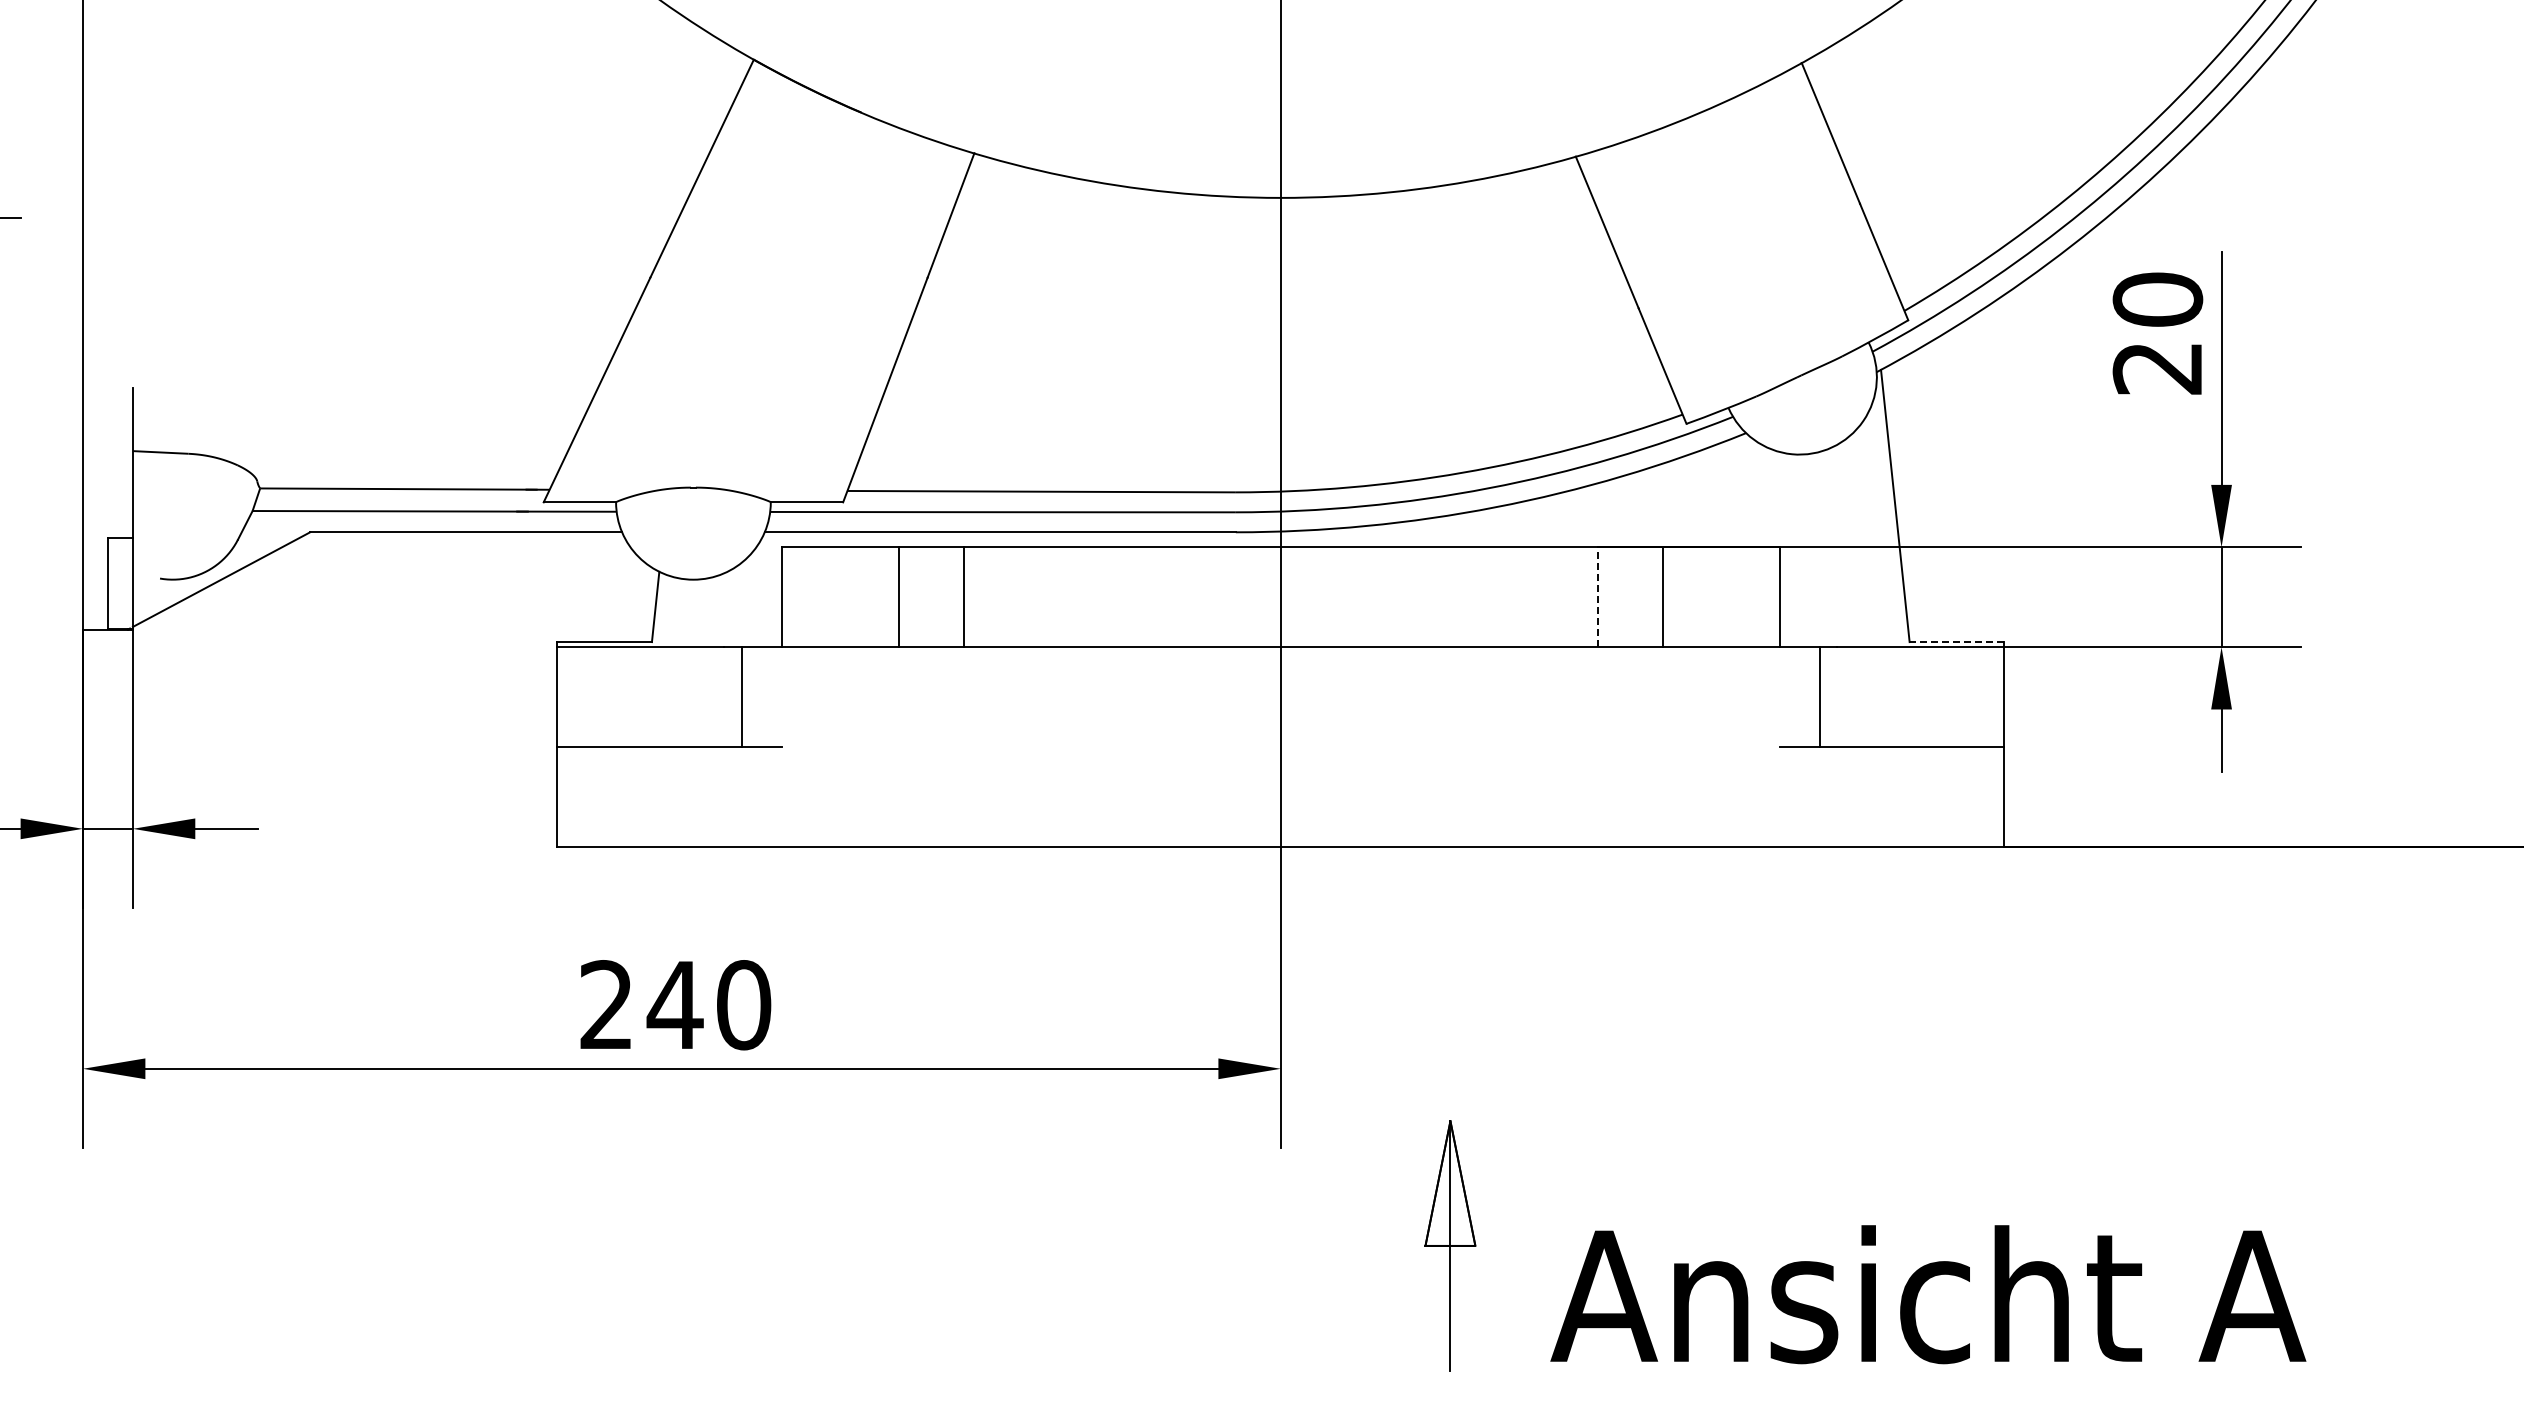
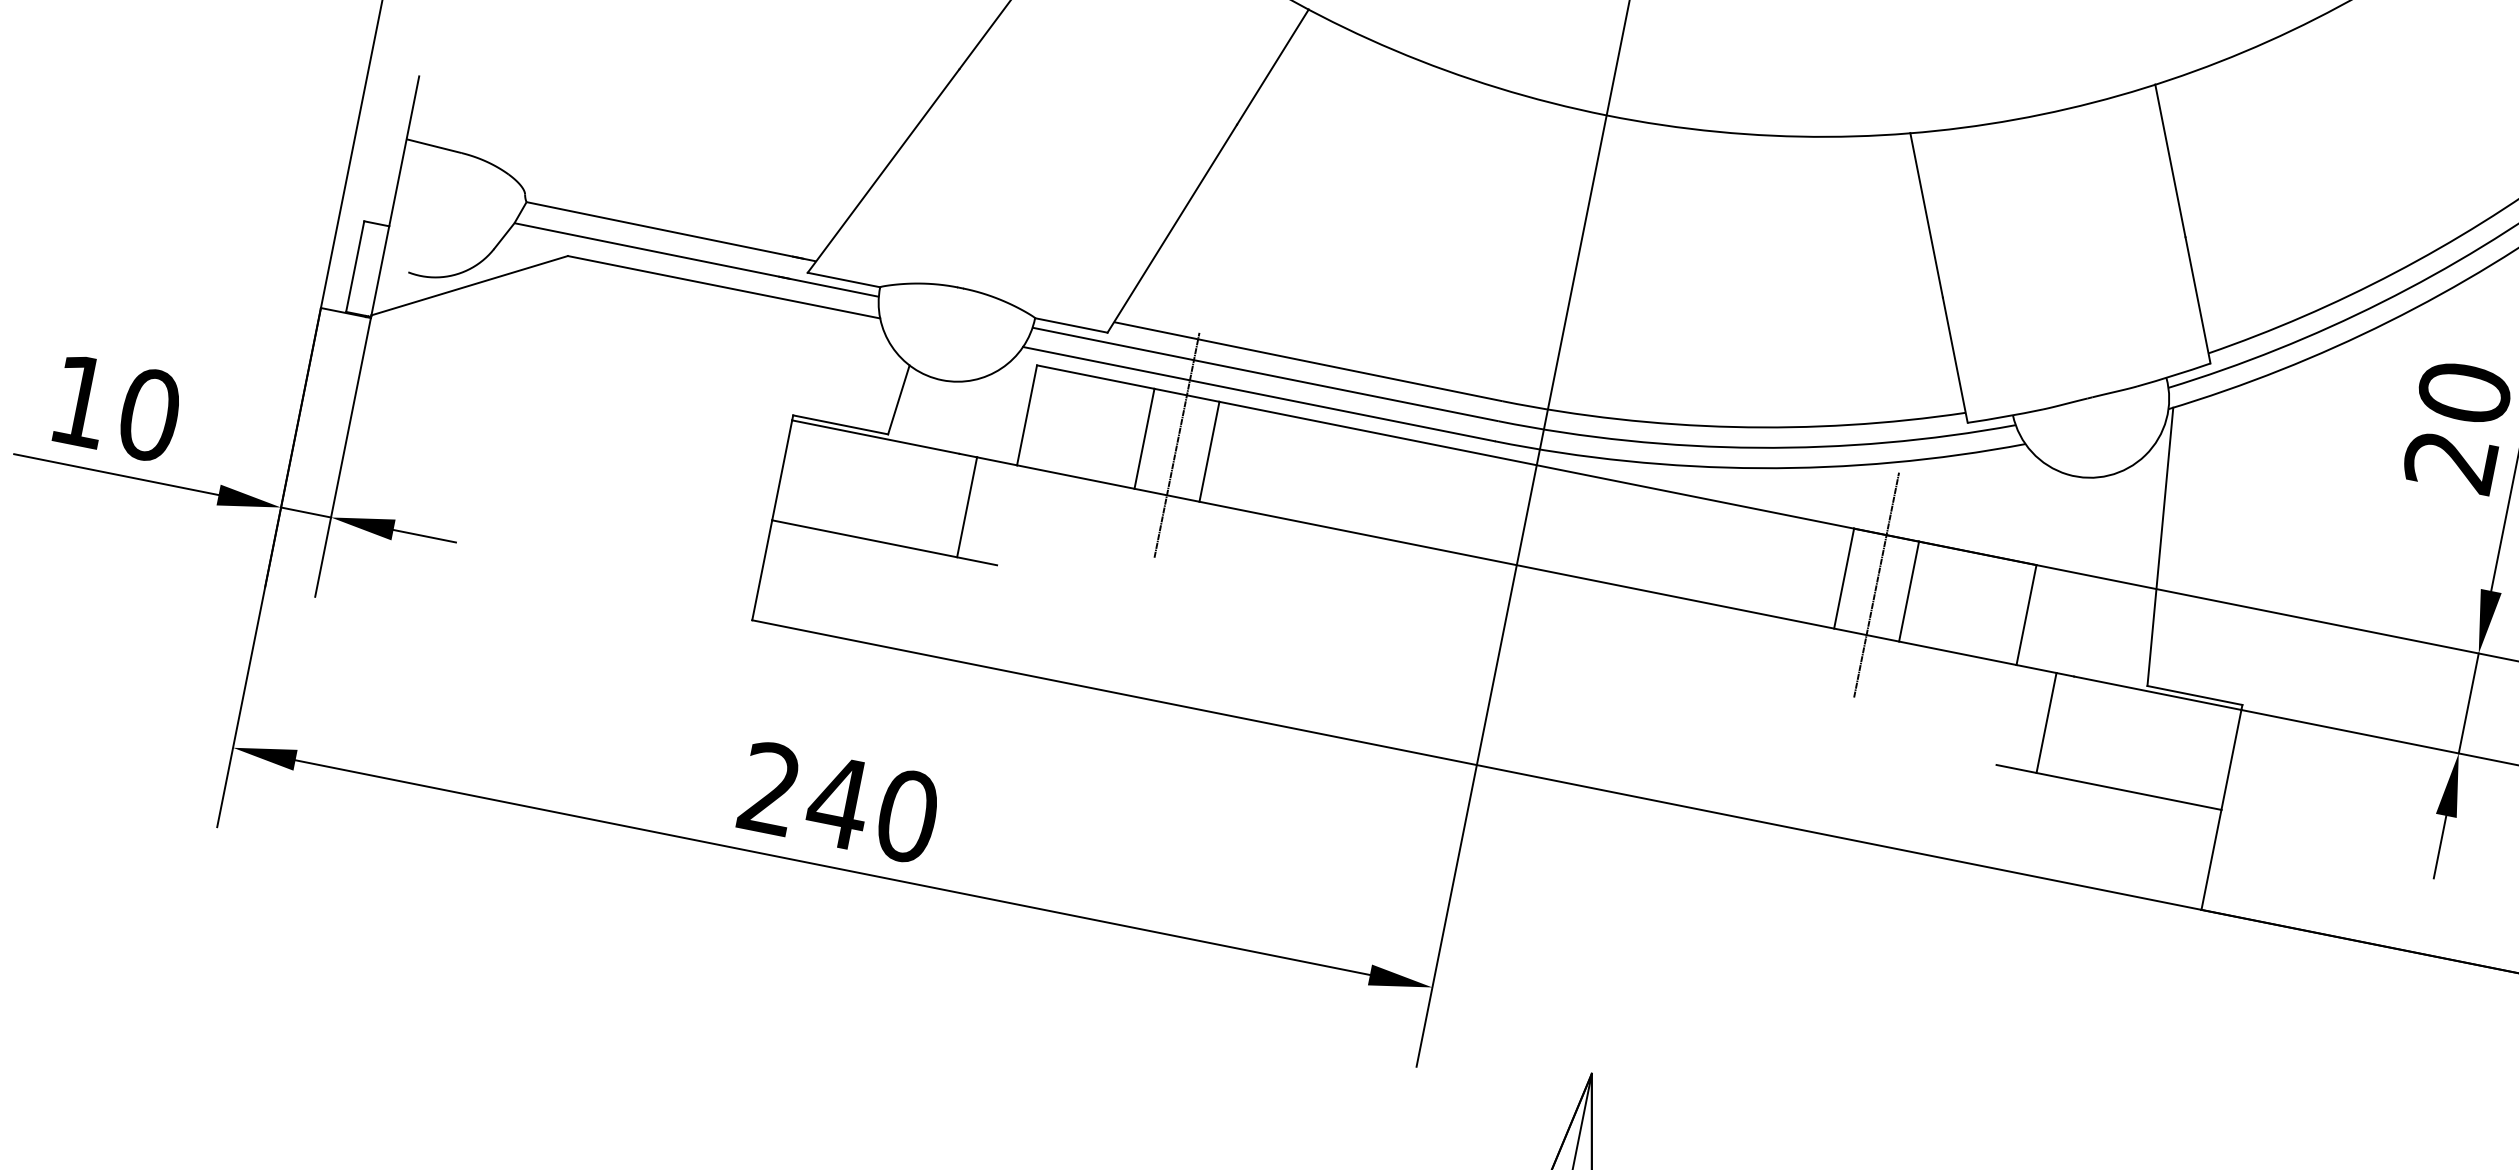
line: (931, 596) -> (1177, 444), added
line: (1630, 596) -> (1877, 584), added
line: (1597, 597) -> (1843, 578), dashed -> solid
line: (1956, 642) -> (2194, 695), dashed -> solid

